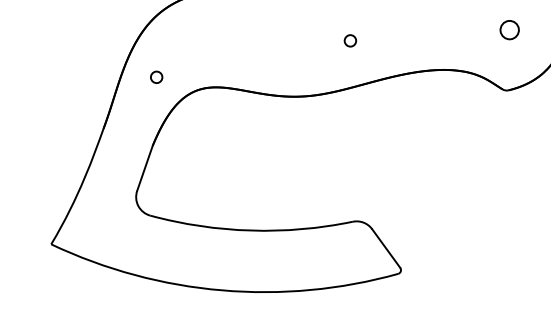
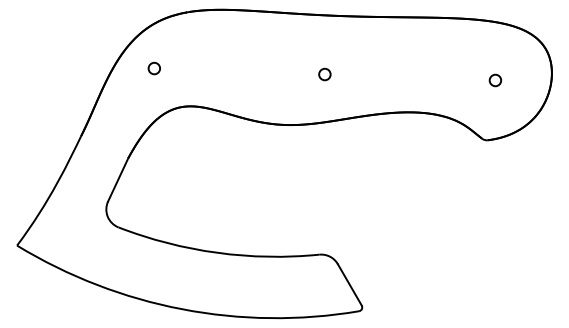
circle: (509, 30) -> (495, 80), size x0.62
circle: (350, 40) -> (324, 74), moved
circle: (155, 77) -> (153, 68), moved

